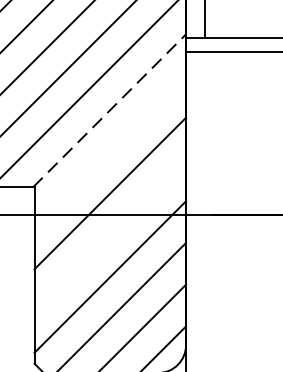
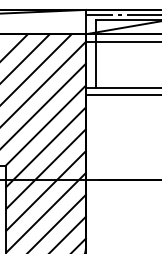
line: (109, 110) -> (45, 125), dashed -> solid
line: (109, 150) -> (45, 146), added
line: (109, 234) -> (45, 190), added

